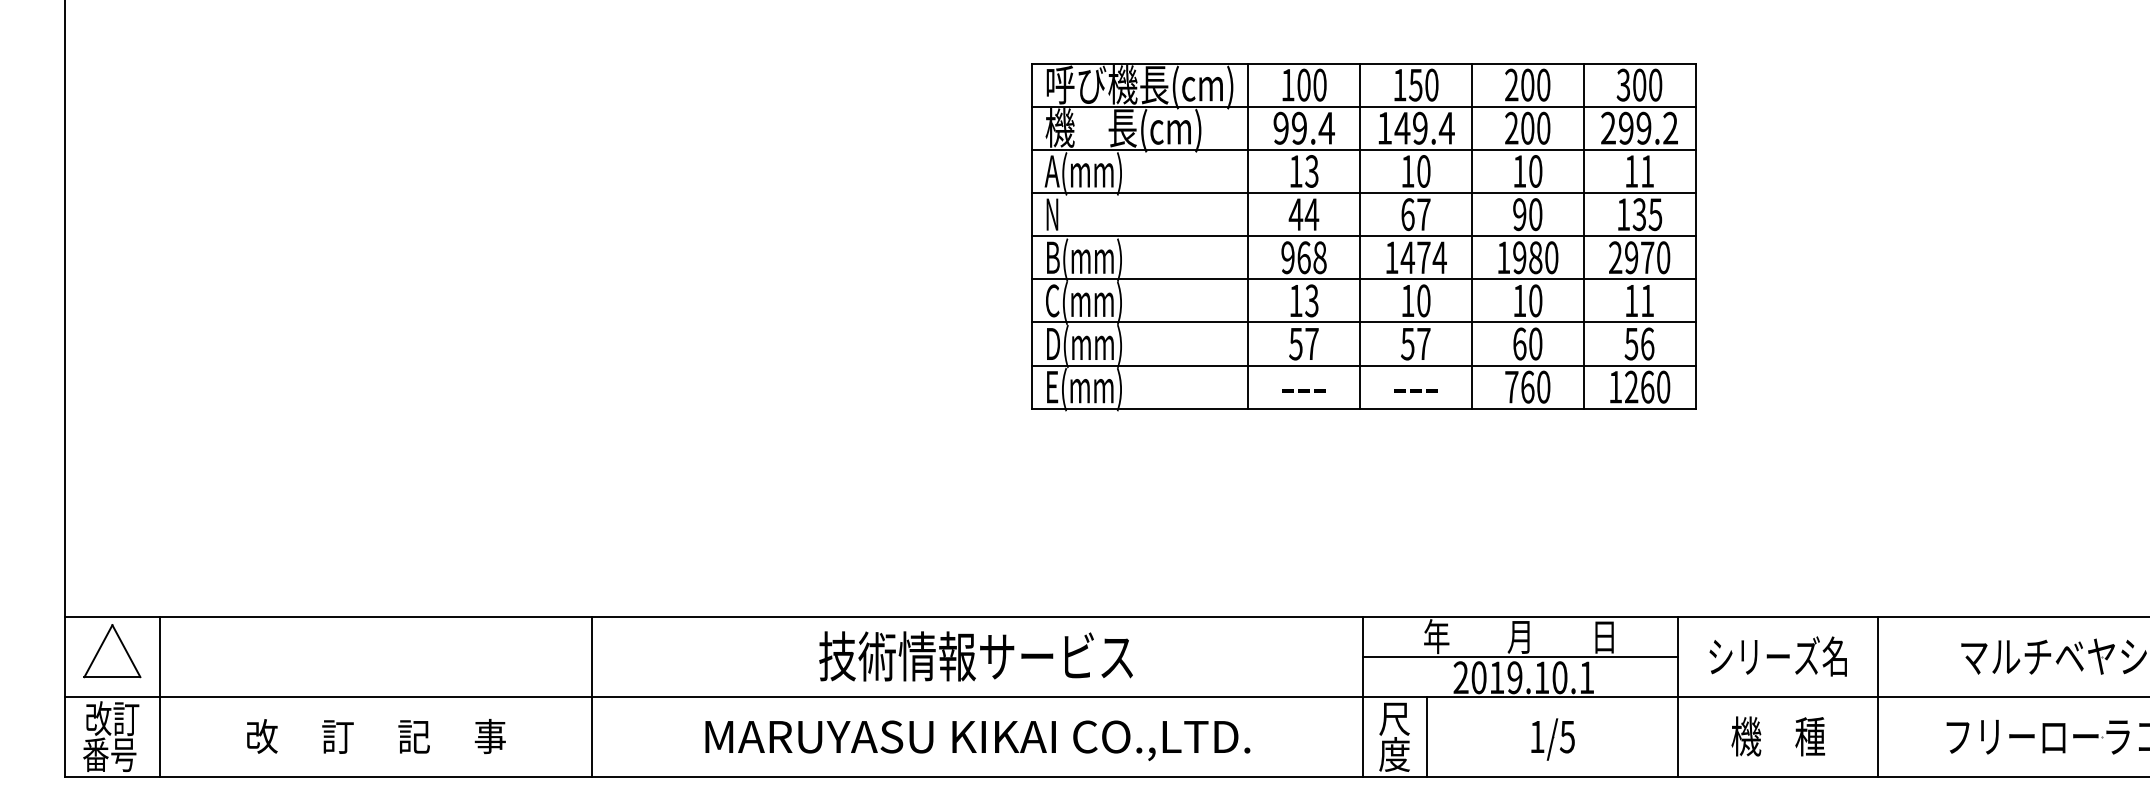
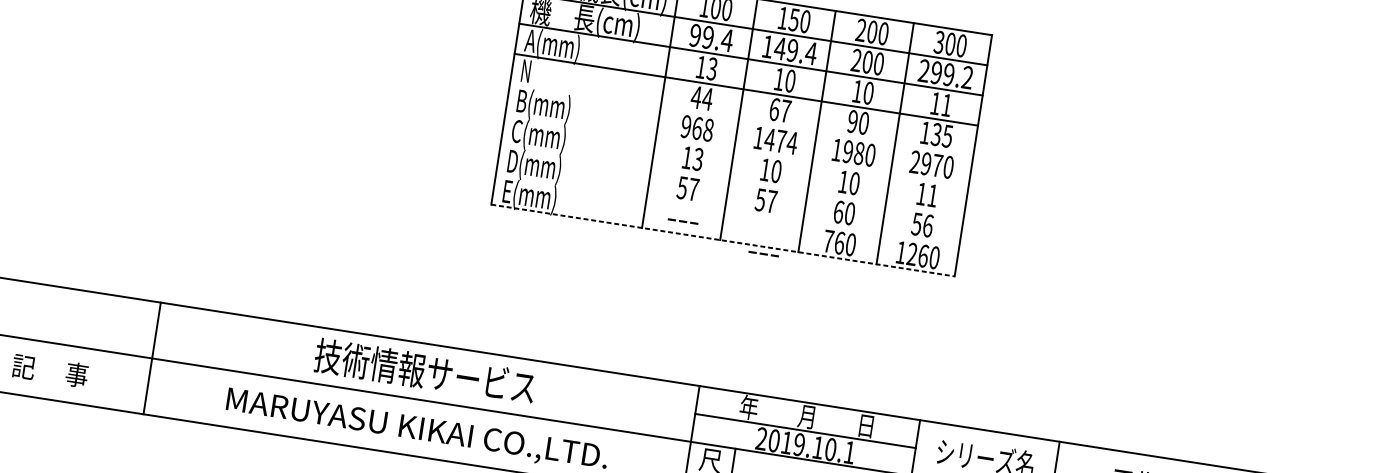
line: (1363, 236) -> (741, 120), removed
line: (1363, 279) -> (736, 150), removed
line: (1363, 322) -> (731, 180), removed
line: (1363, 365) -> (727, 210), removed
text: (1415, 390) -> (763, 253), moved
line: (1364, 408) -> (723, 240), solid -> dashed

